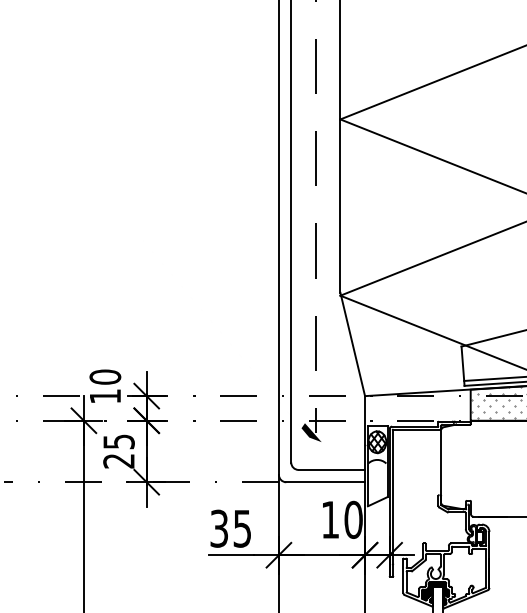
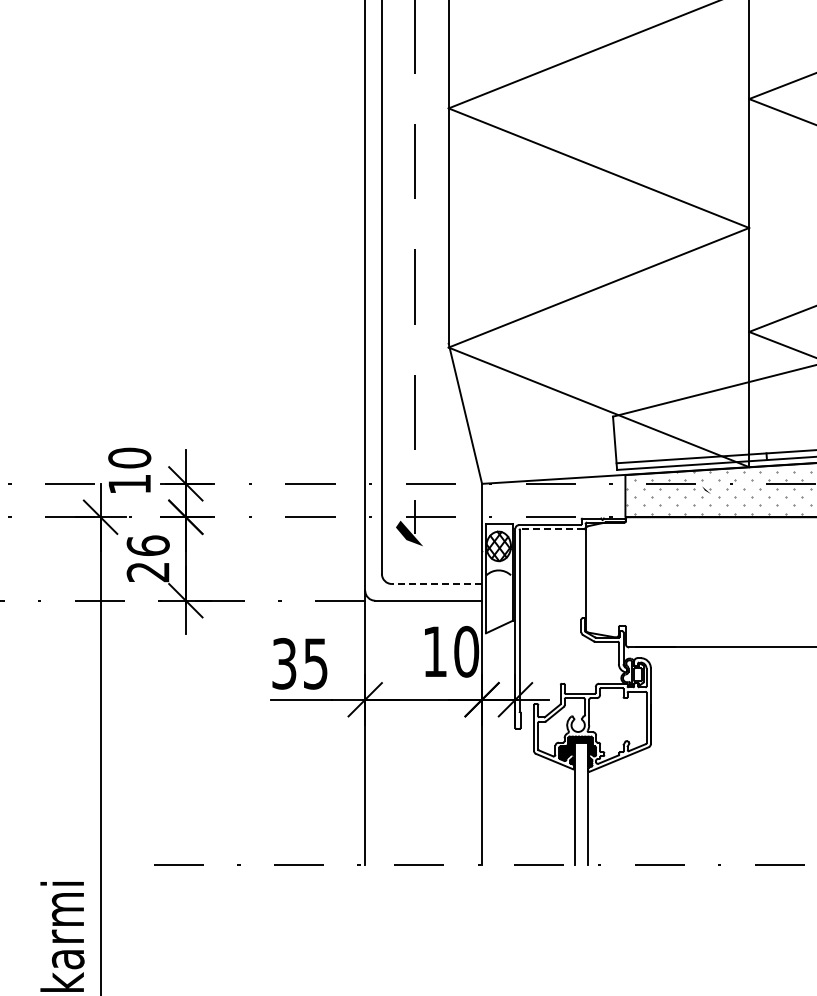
line: (416, 429) -> (552, 529), solid -> dashed
text: (118, 441) -> (147, 545), 25 -> 26
line: (331, 470) -> (436, 584), solid -> dashed

